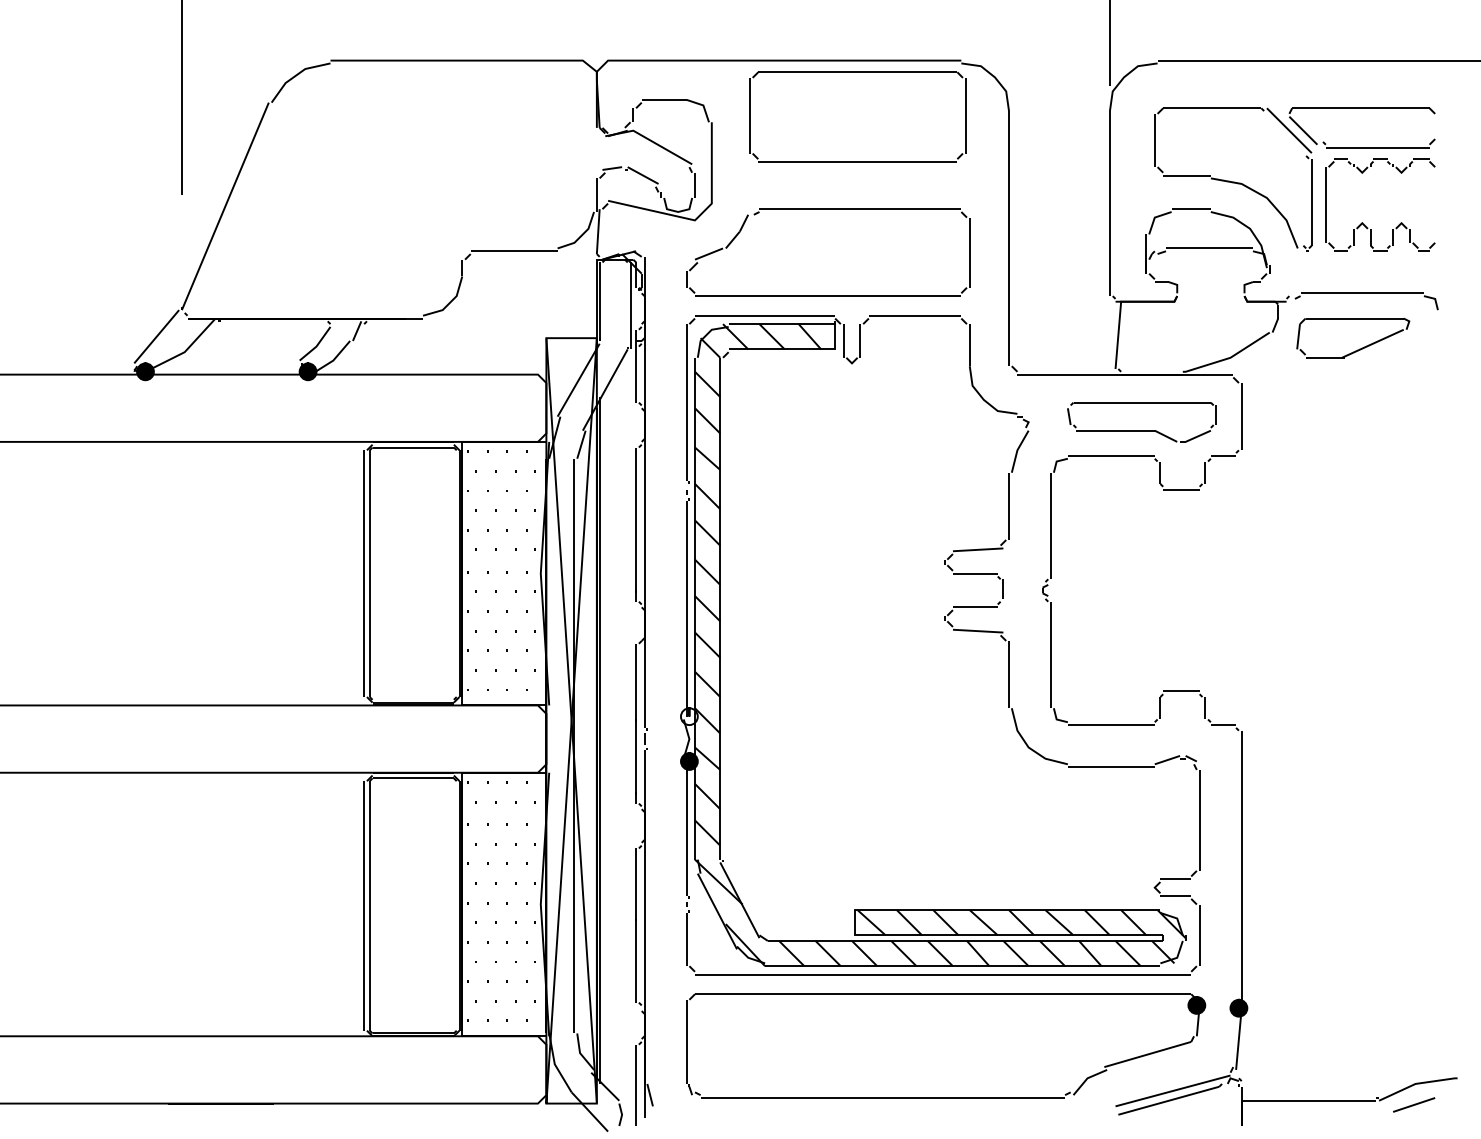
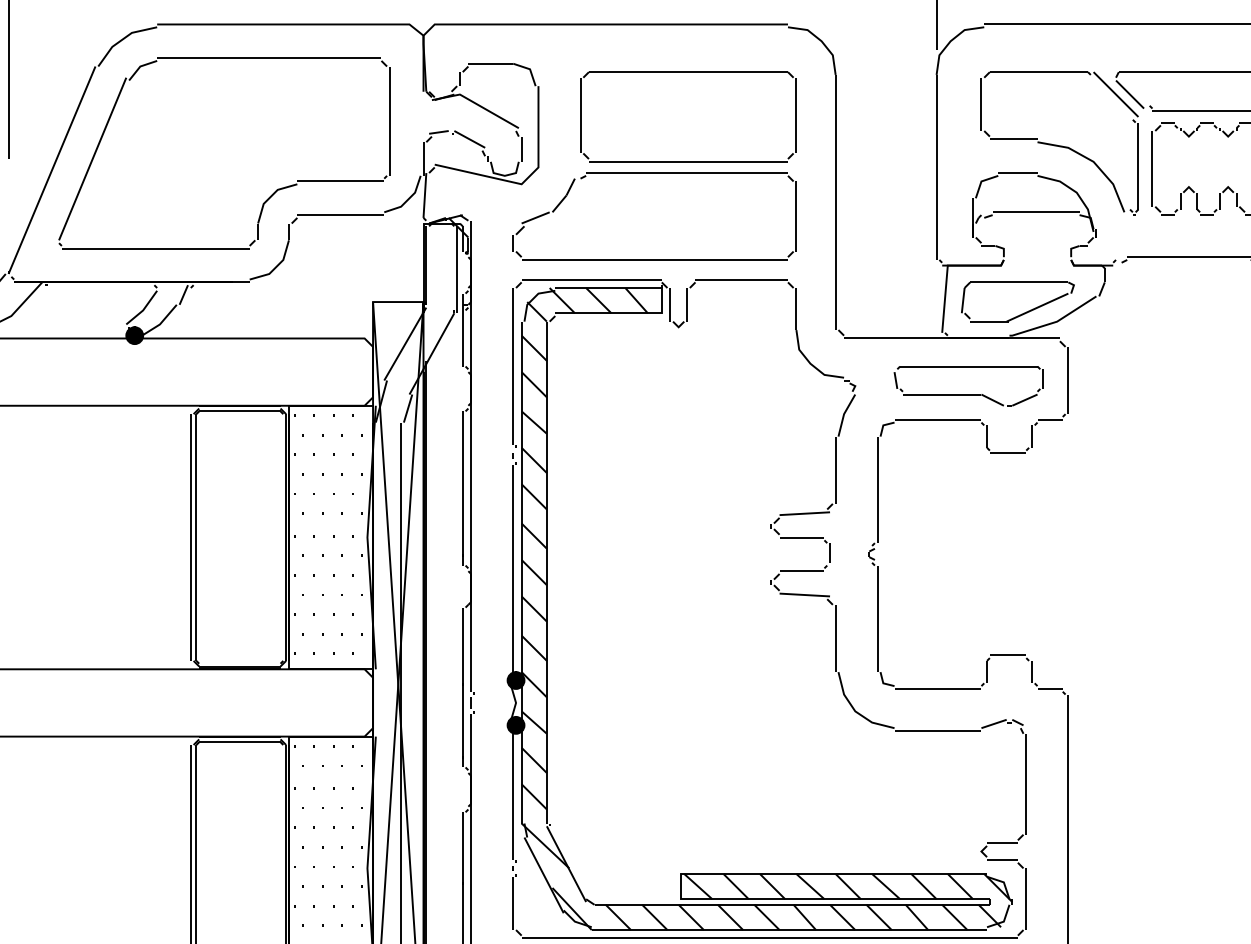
part: (857, 72) -> (688, 72), moved
part: (442, 233) -> (269, 197), added
part: (1359, 348) -> (1024, 312), moved
fill: (688, 716) -> (515, 680), added

